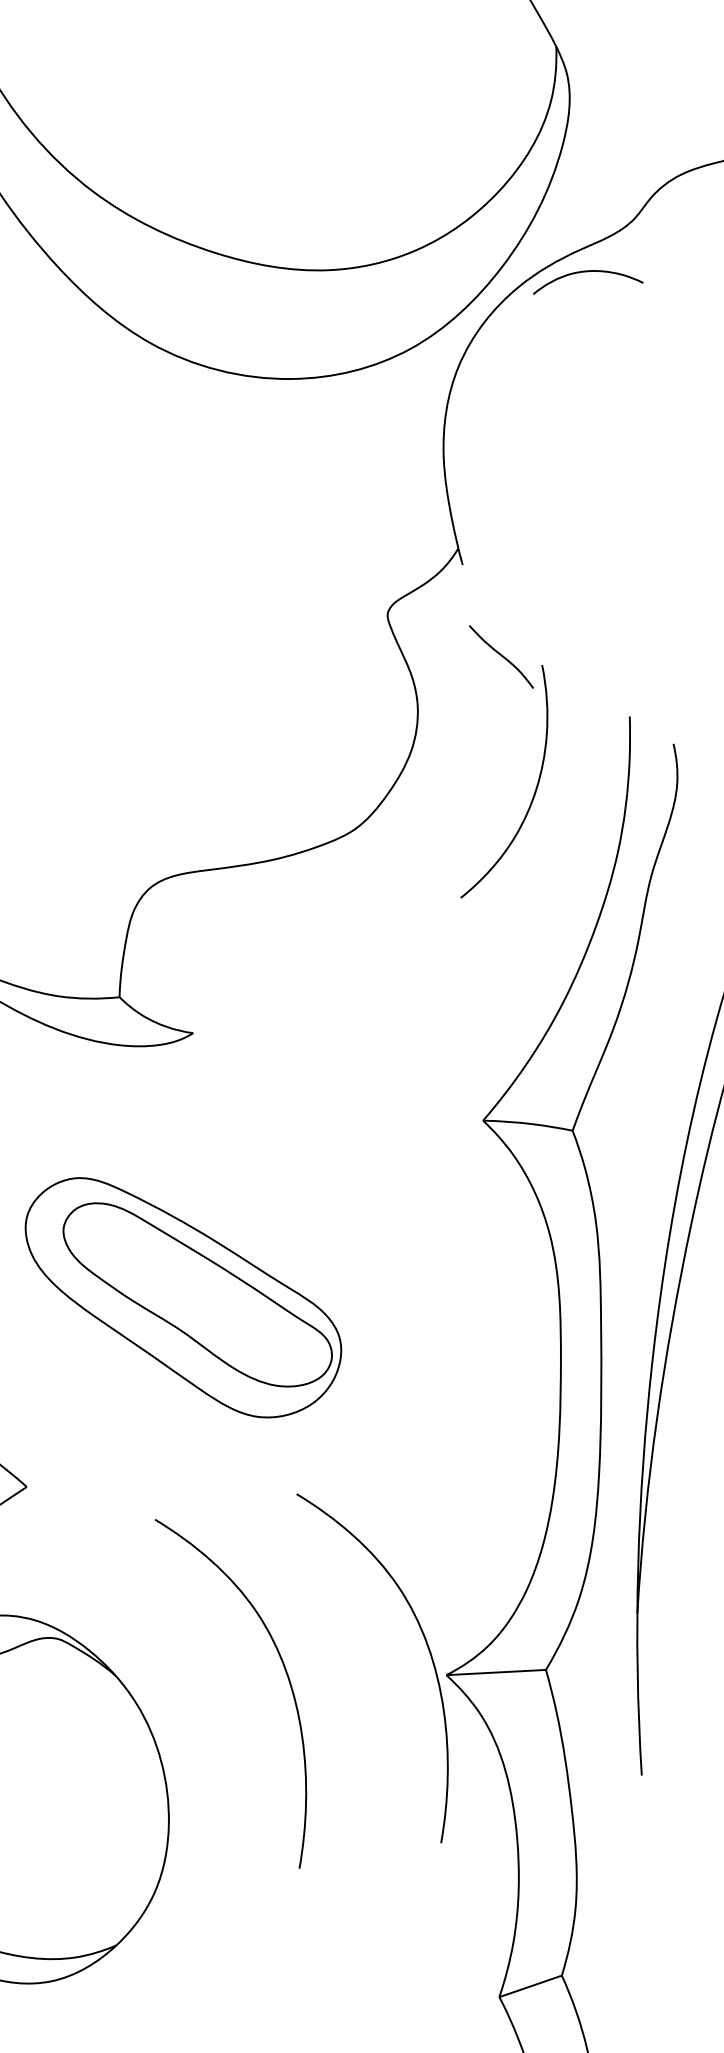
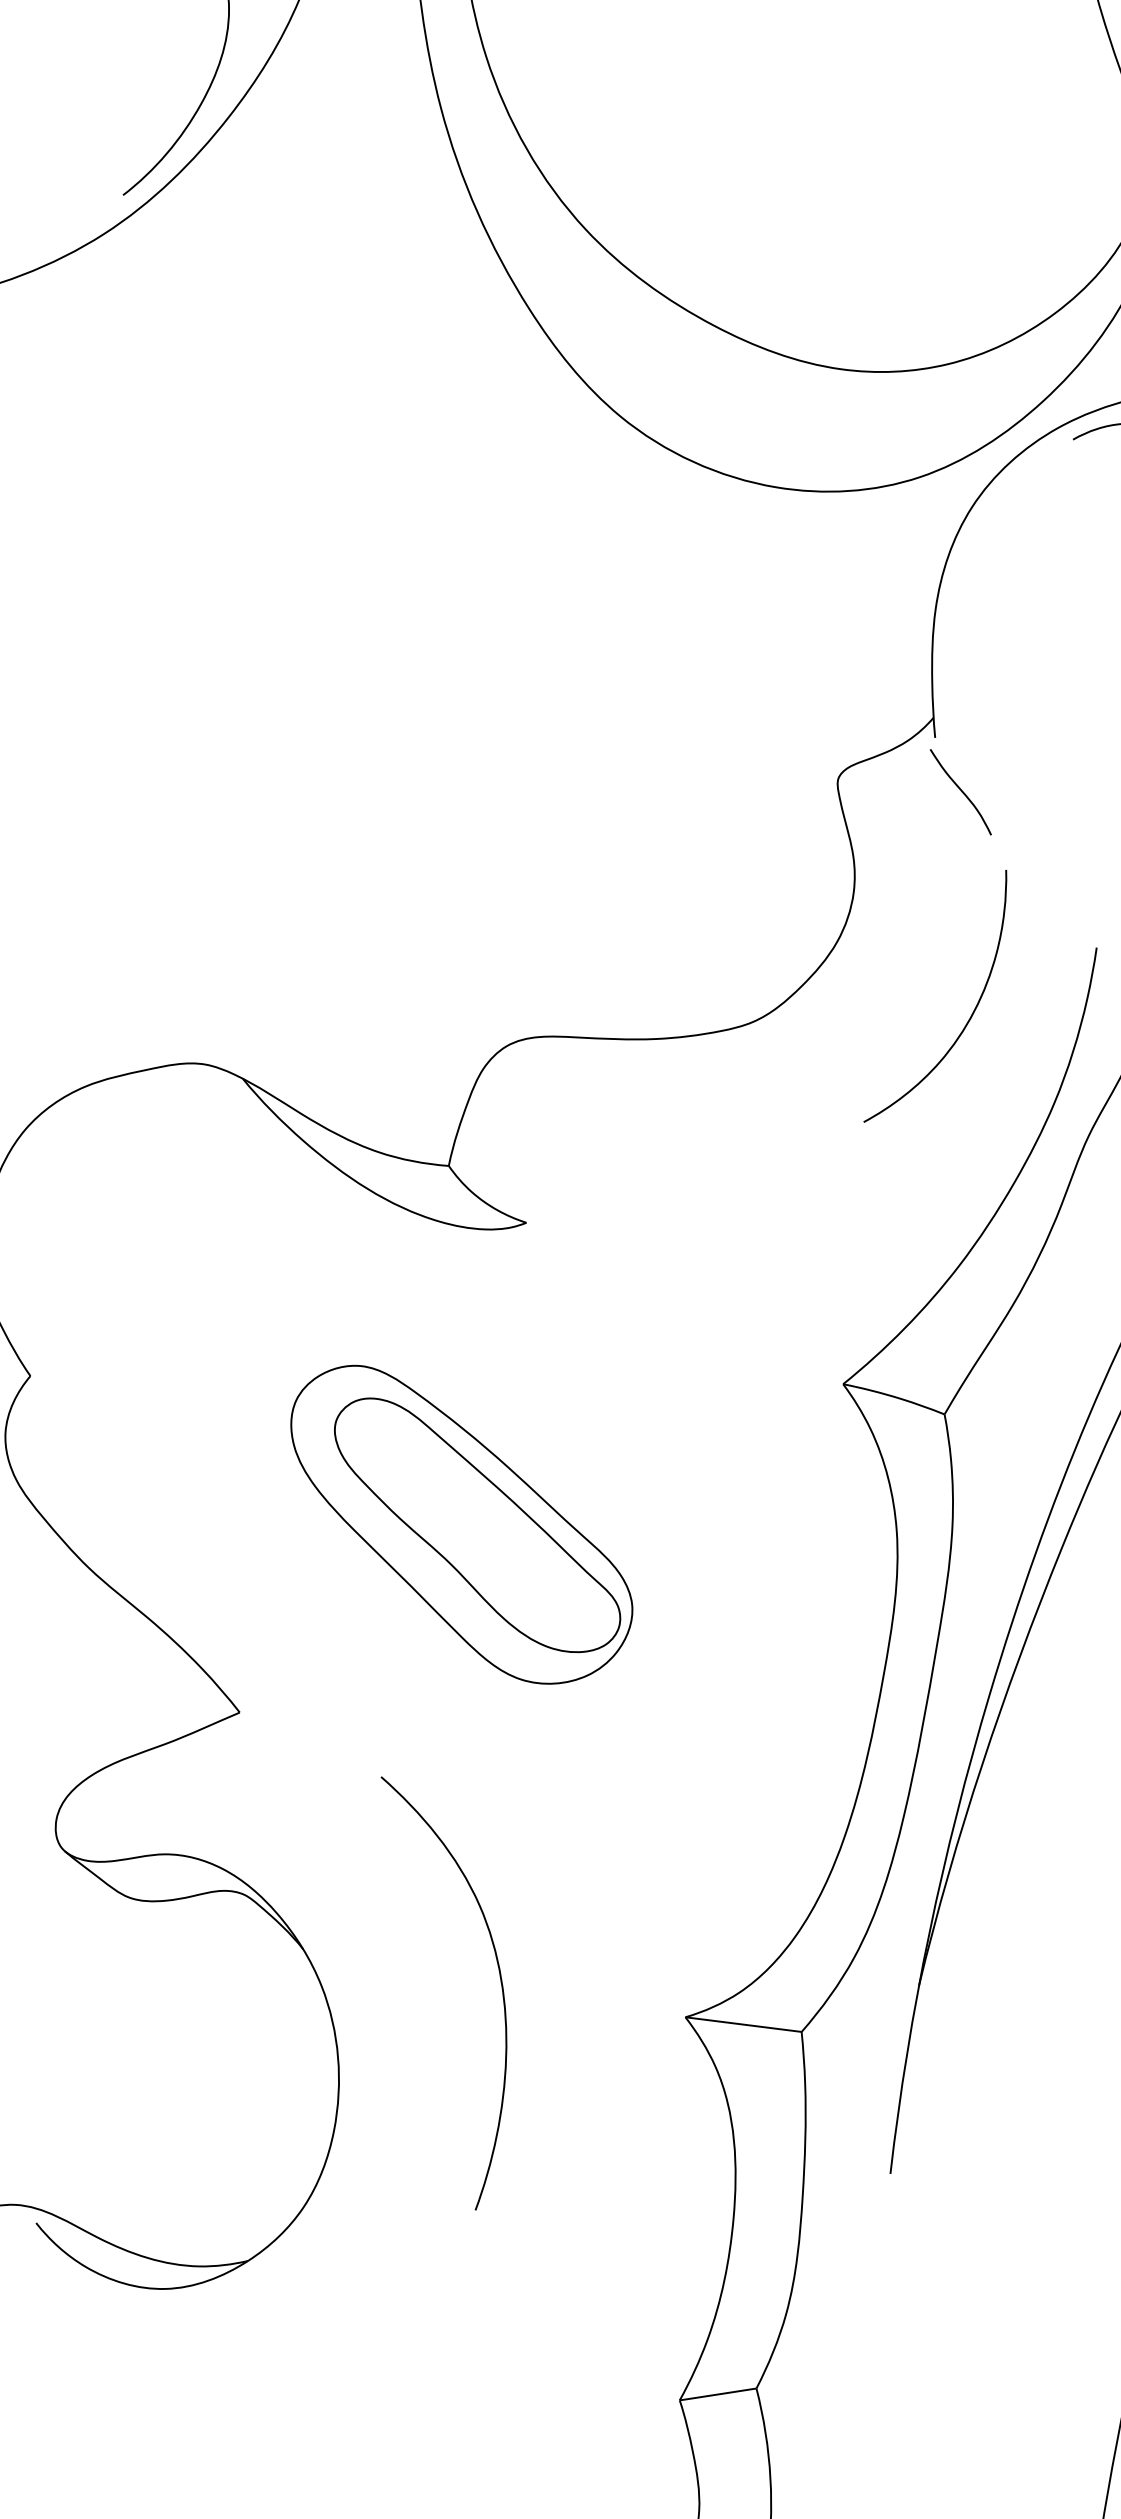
curve: (502, 657) -> (961, 792), moved
curve: (427, 1648) -> (669, 1982), removed

